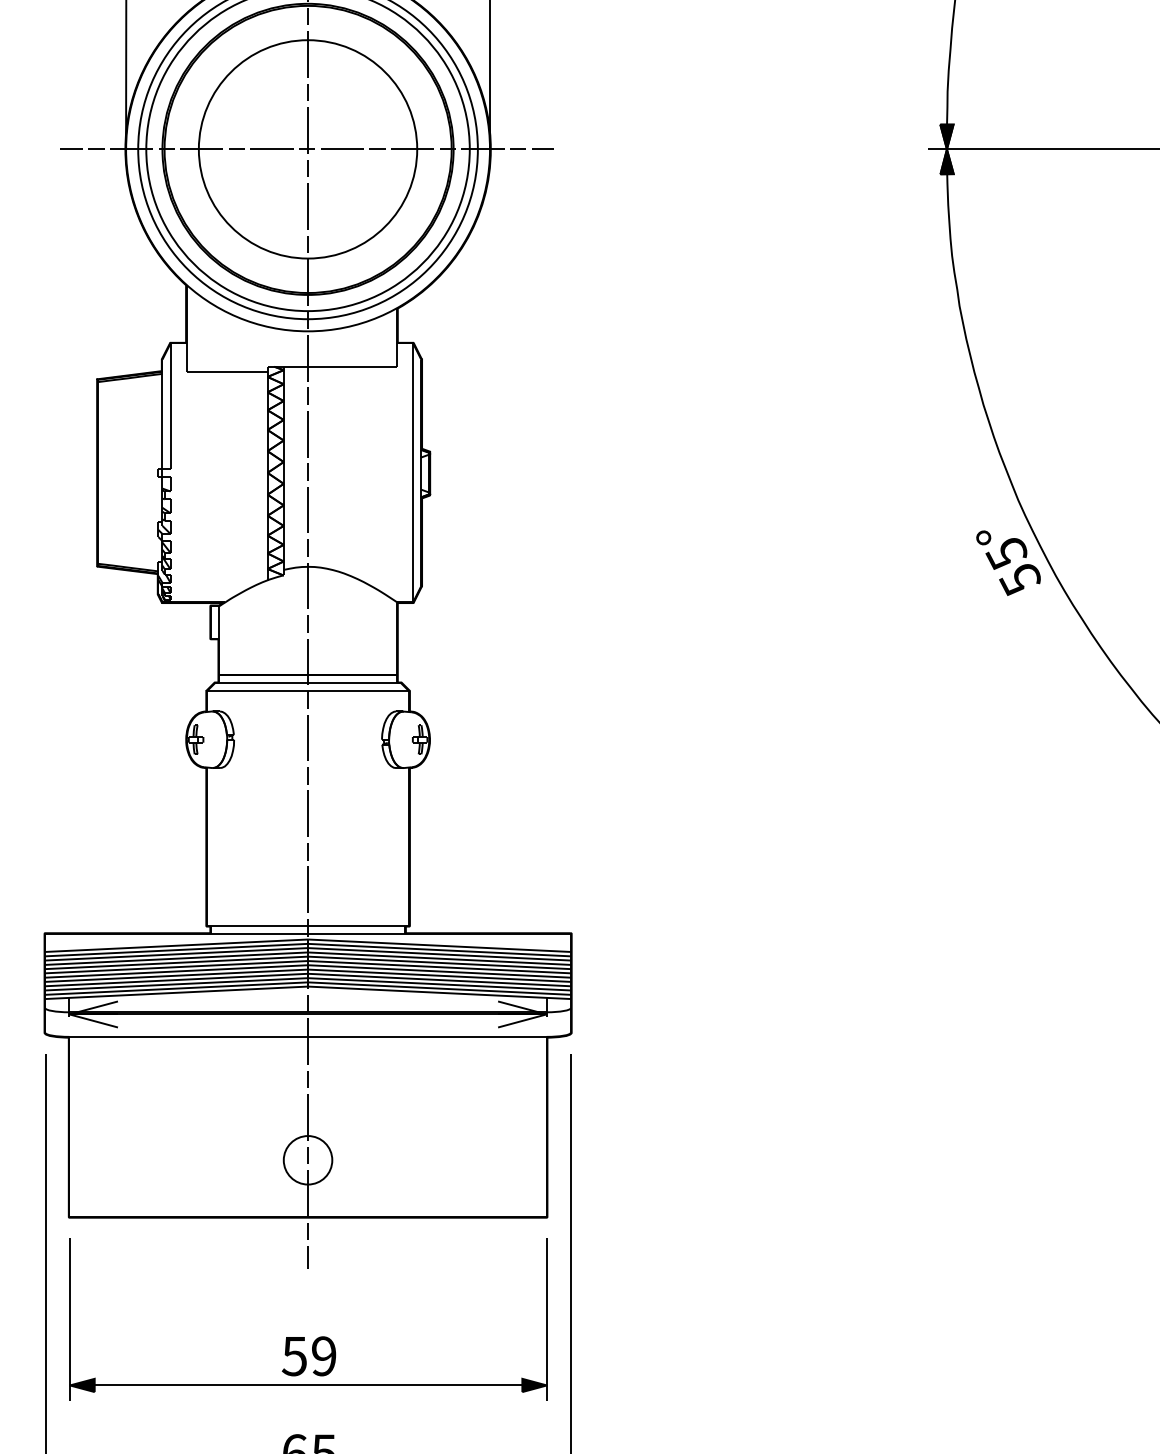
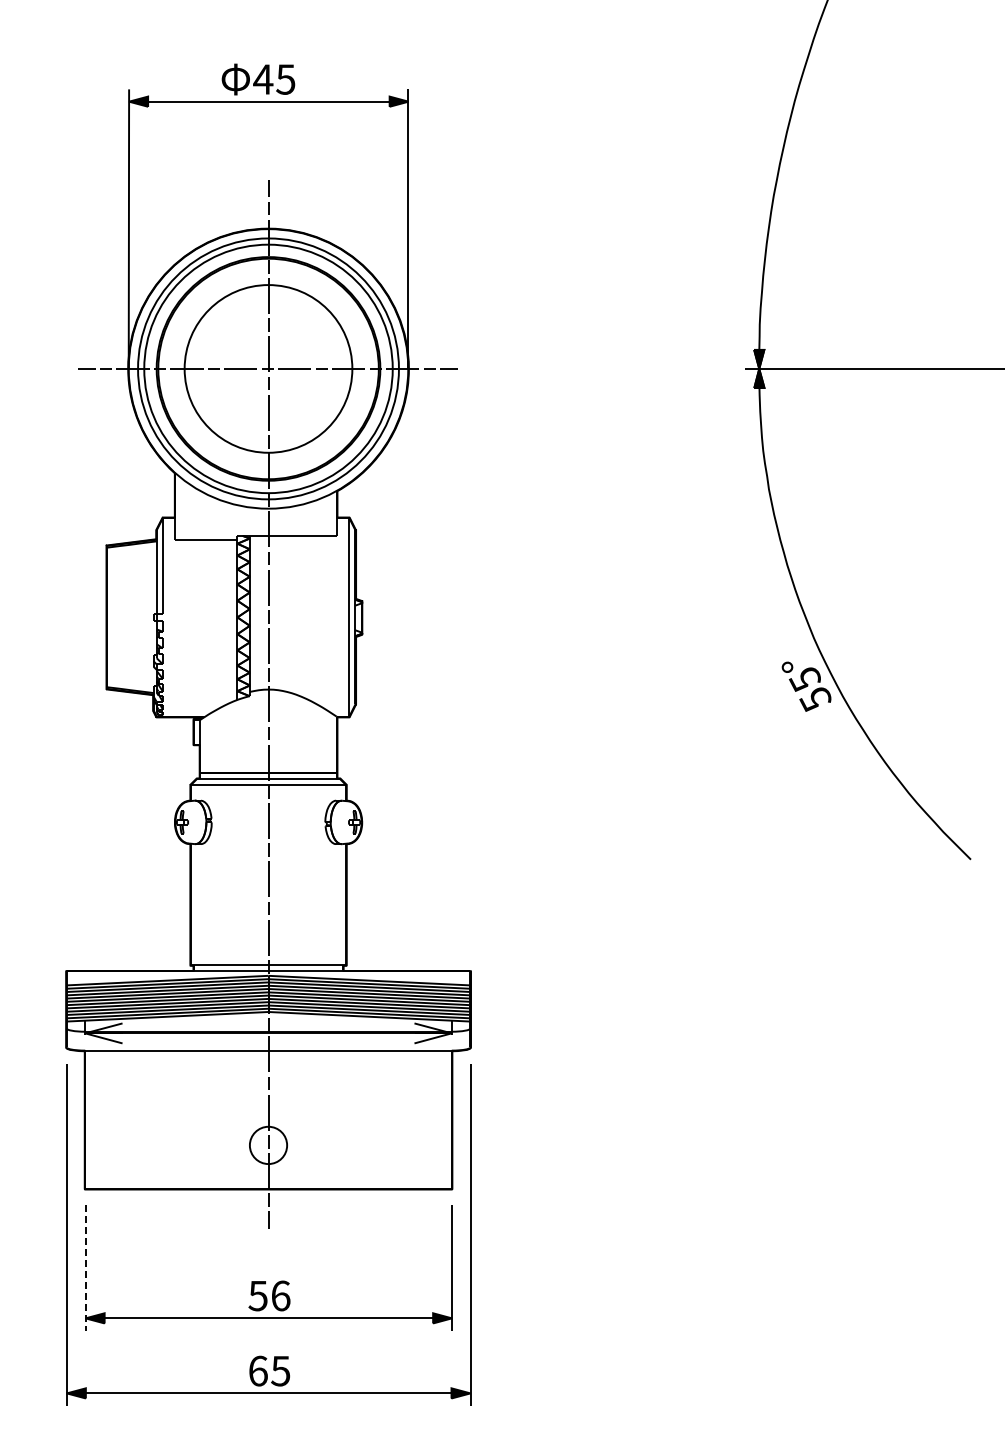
line: (69, 1319) -> (85, 1267), solid -> dashed
text: (323, 1355) -> (280, 1295), 59 -> 56

